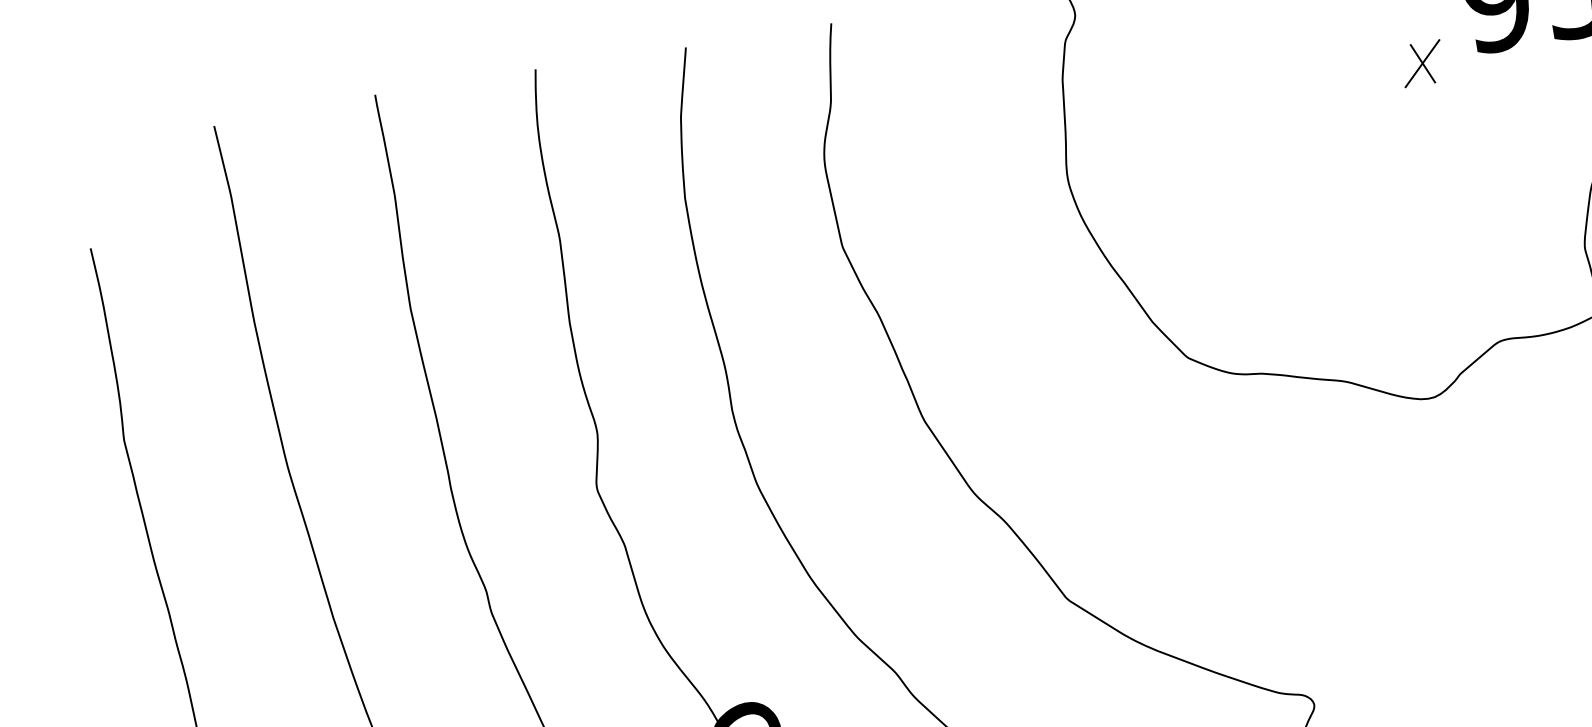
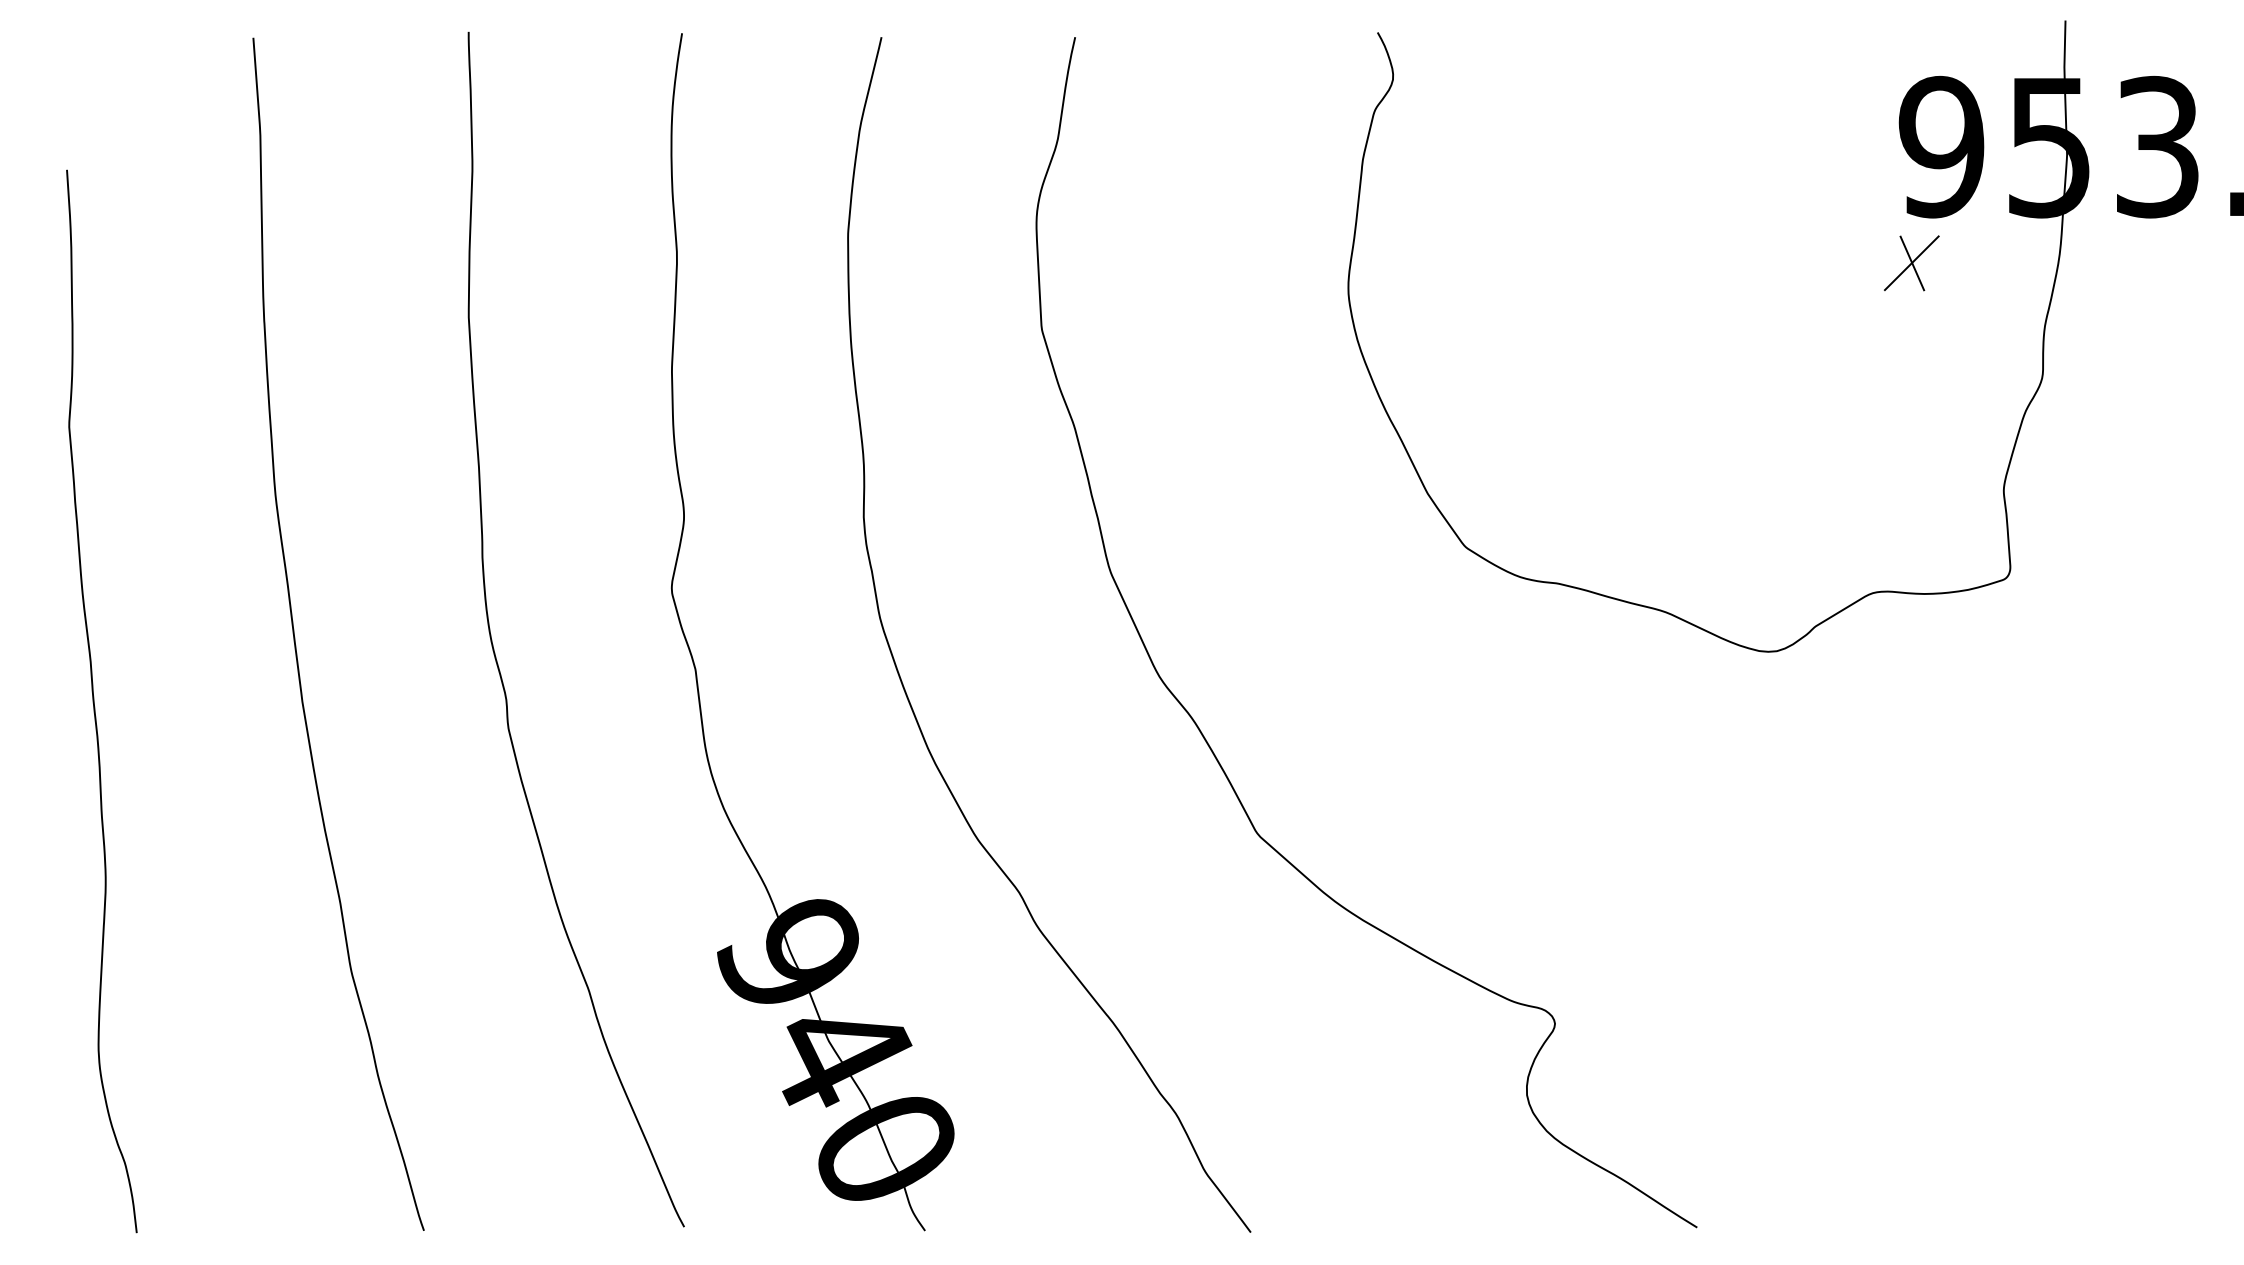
part: (1422, 63) -> (1911, 263), moved

